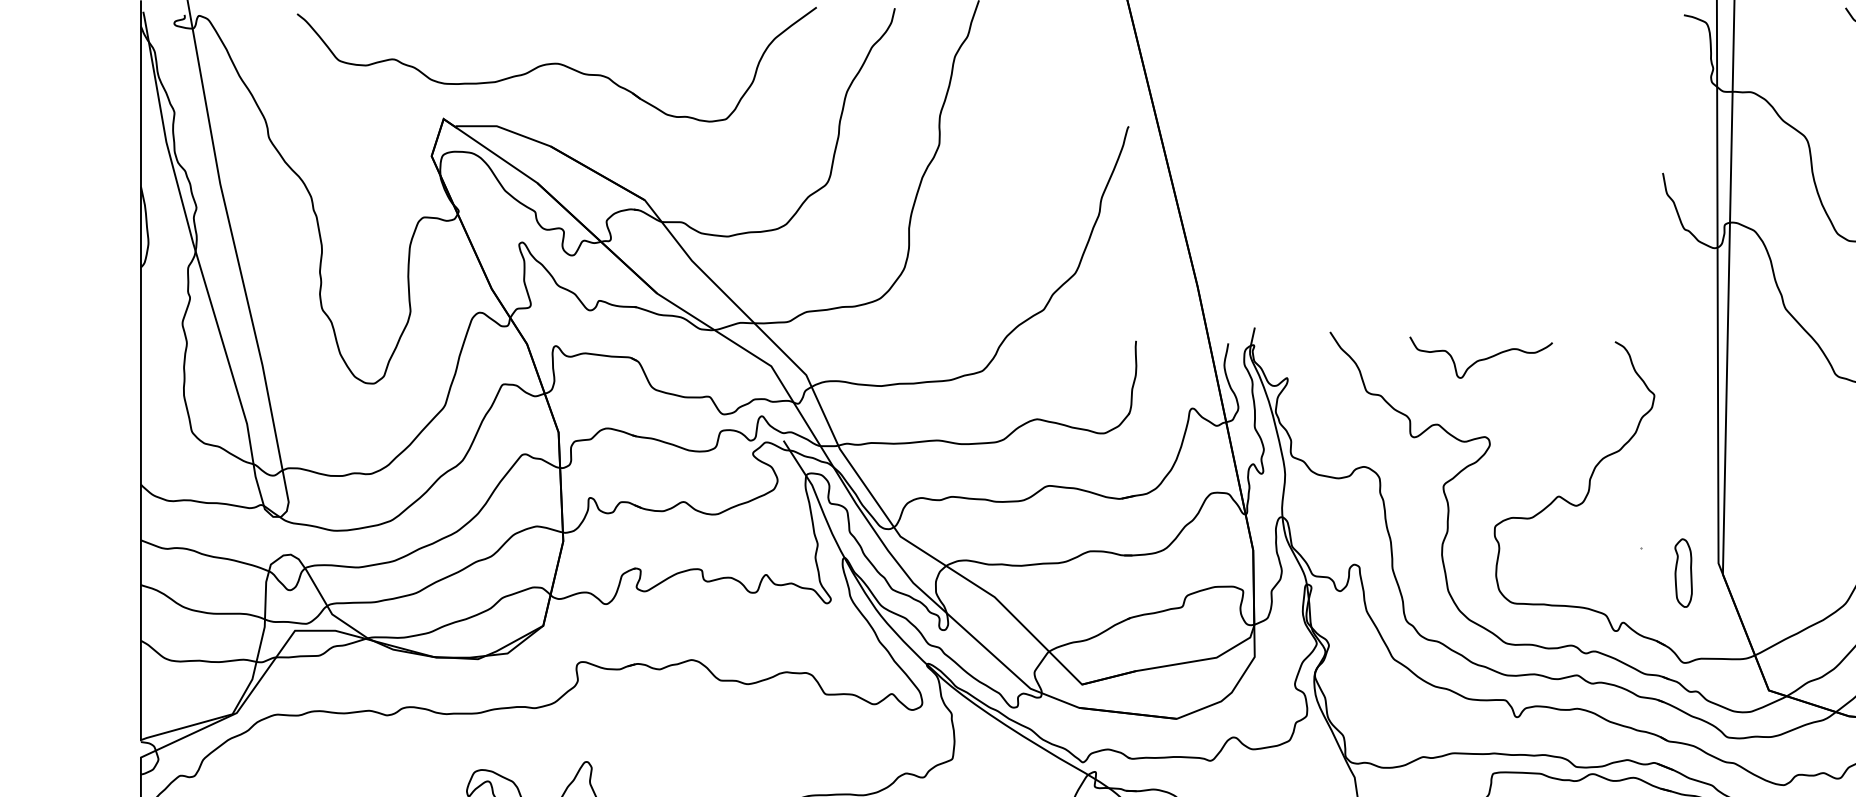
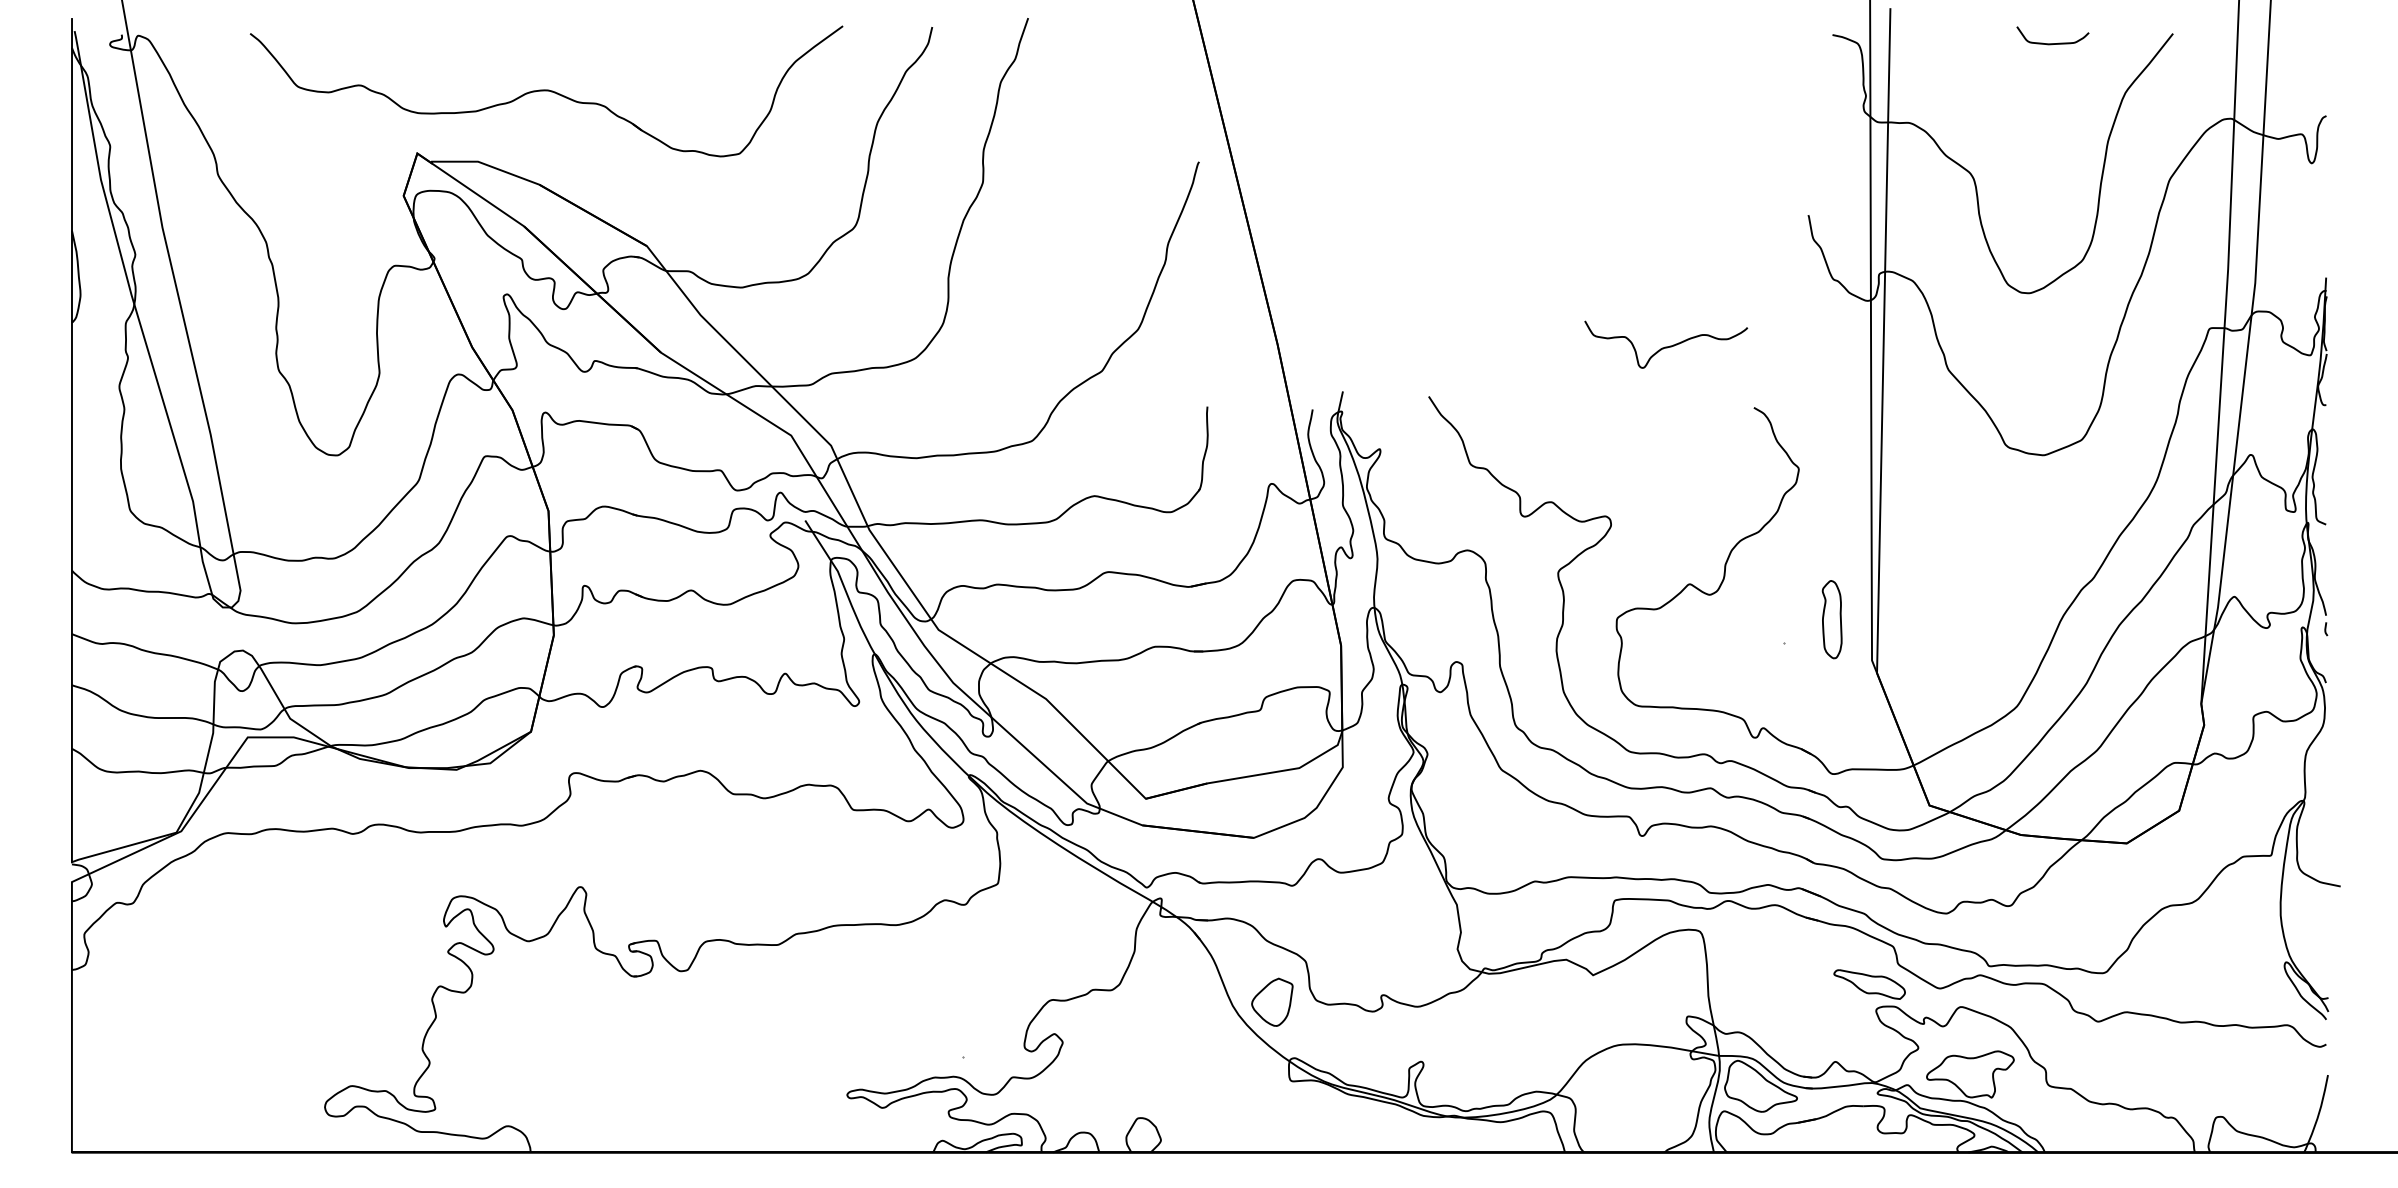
curve: (1481, 359) -> (1666, 346), moved
part: (1683, 573) -> (1831, 619), moved

